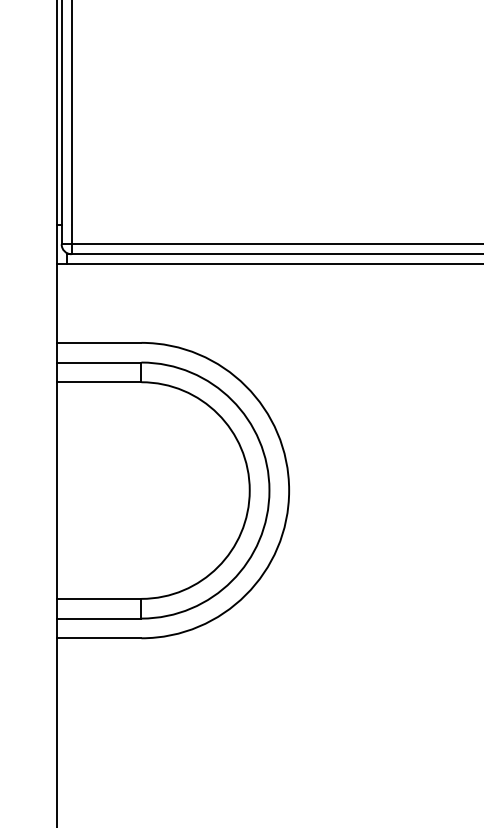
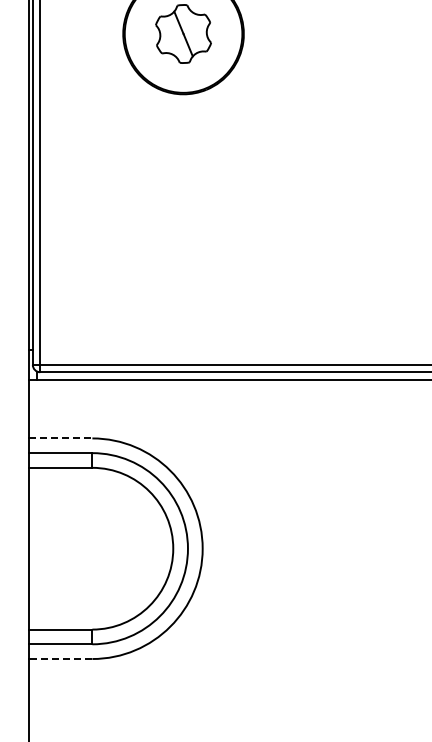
line: (98, 342) -> (60, 438), solid -> dashed
line: (98, 638) -> (60, 659), solid -> dashed

